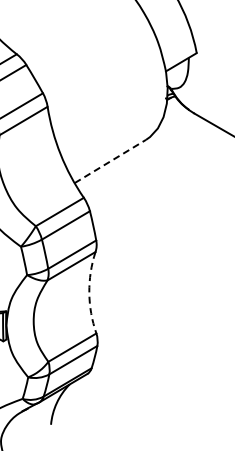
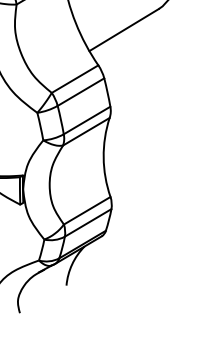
line: (110, 161) -> (124, 30), dashed -> solid
arc: (89, 292) -> (103, 157), dashed -> solid

